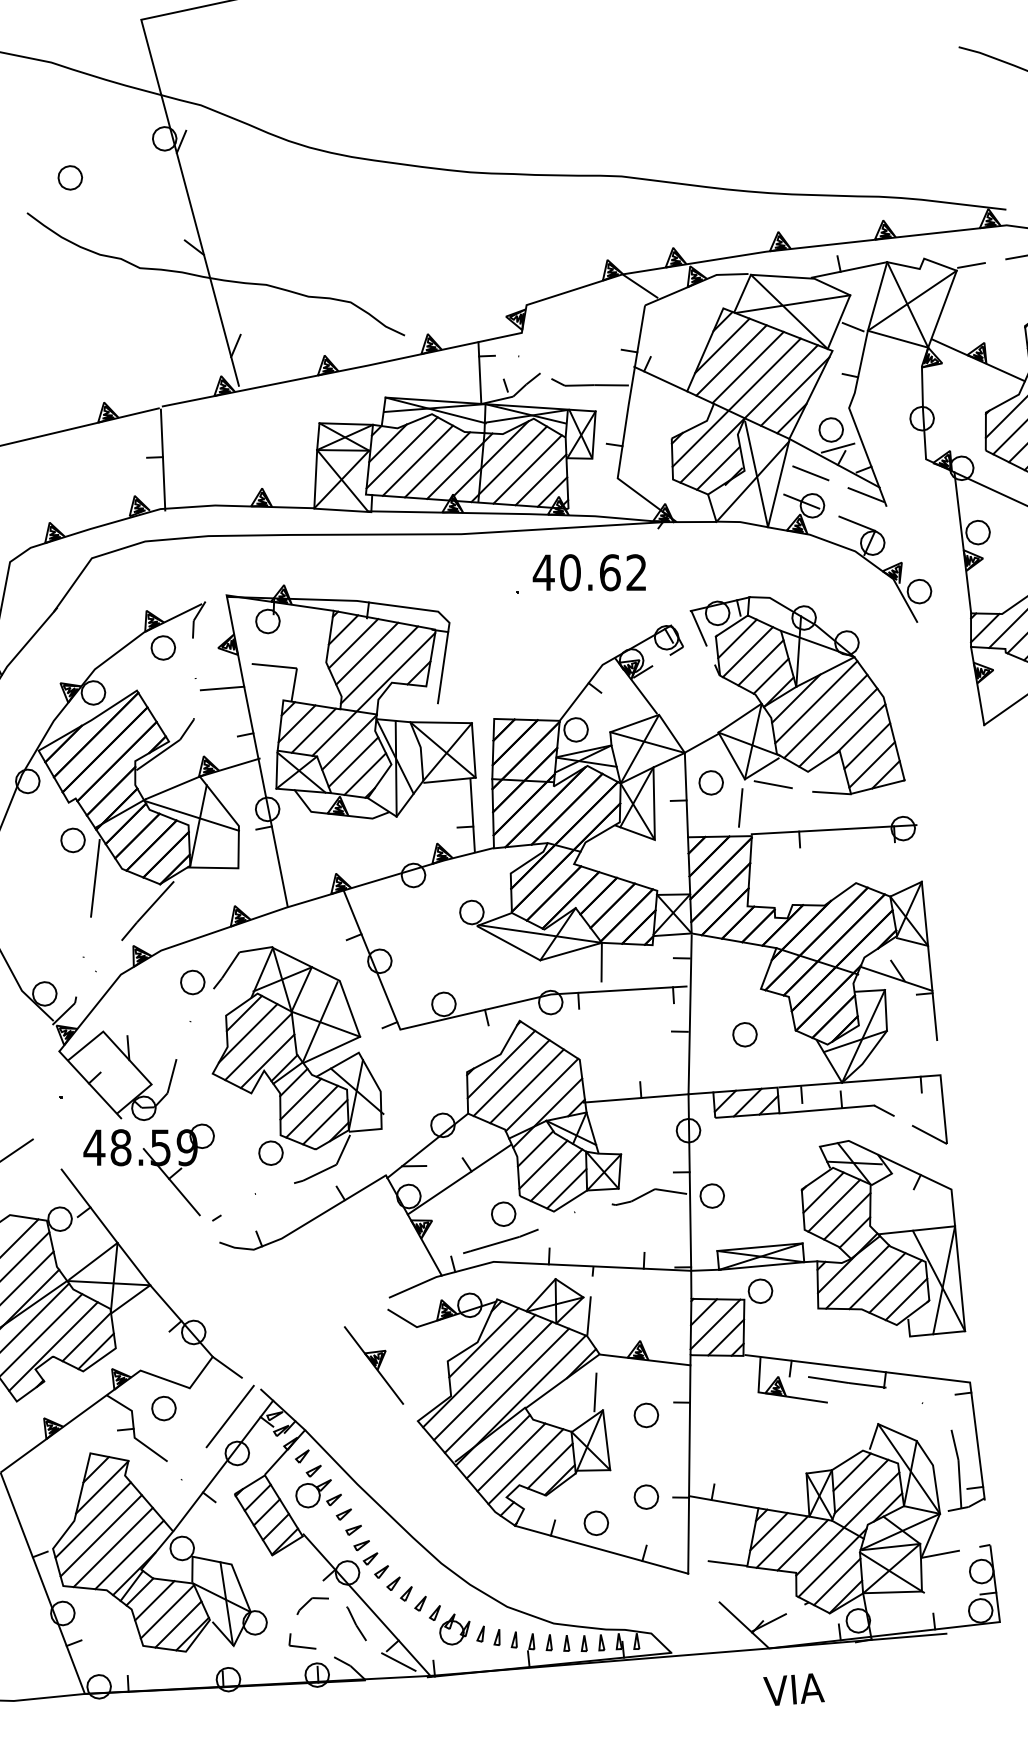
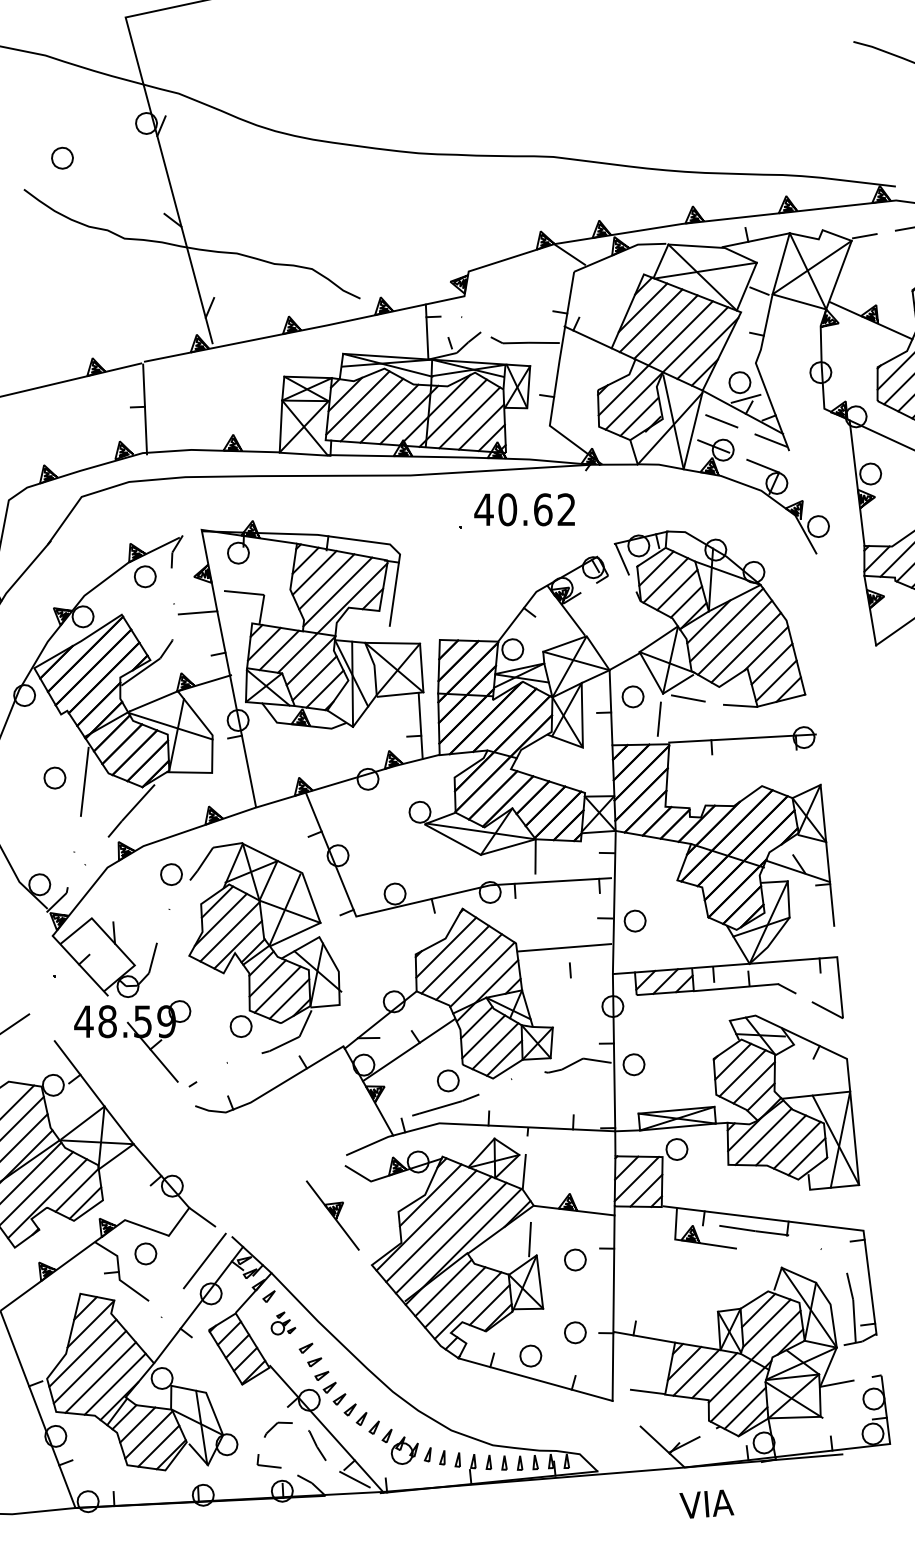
part: (72, 839) -> (54, 777), moved
part: (744, 1034) -> (634, 920), moved
line: (636, 1098) -> (564, 947), moved
part: (318, 1486) -> (283, 1323), size x0.6

